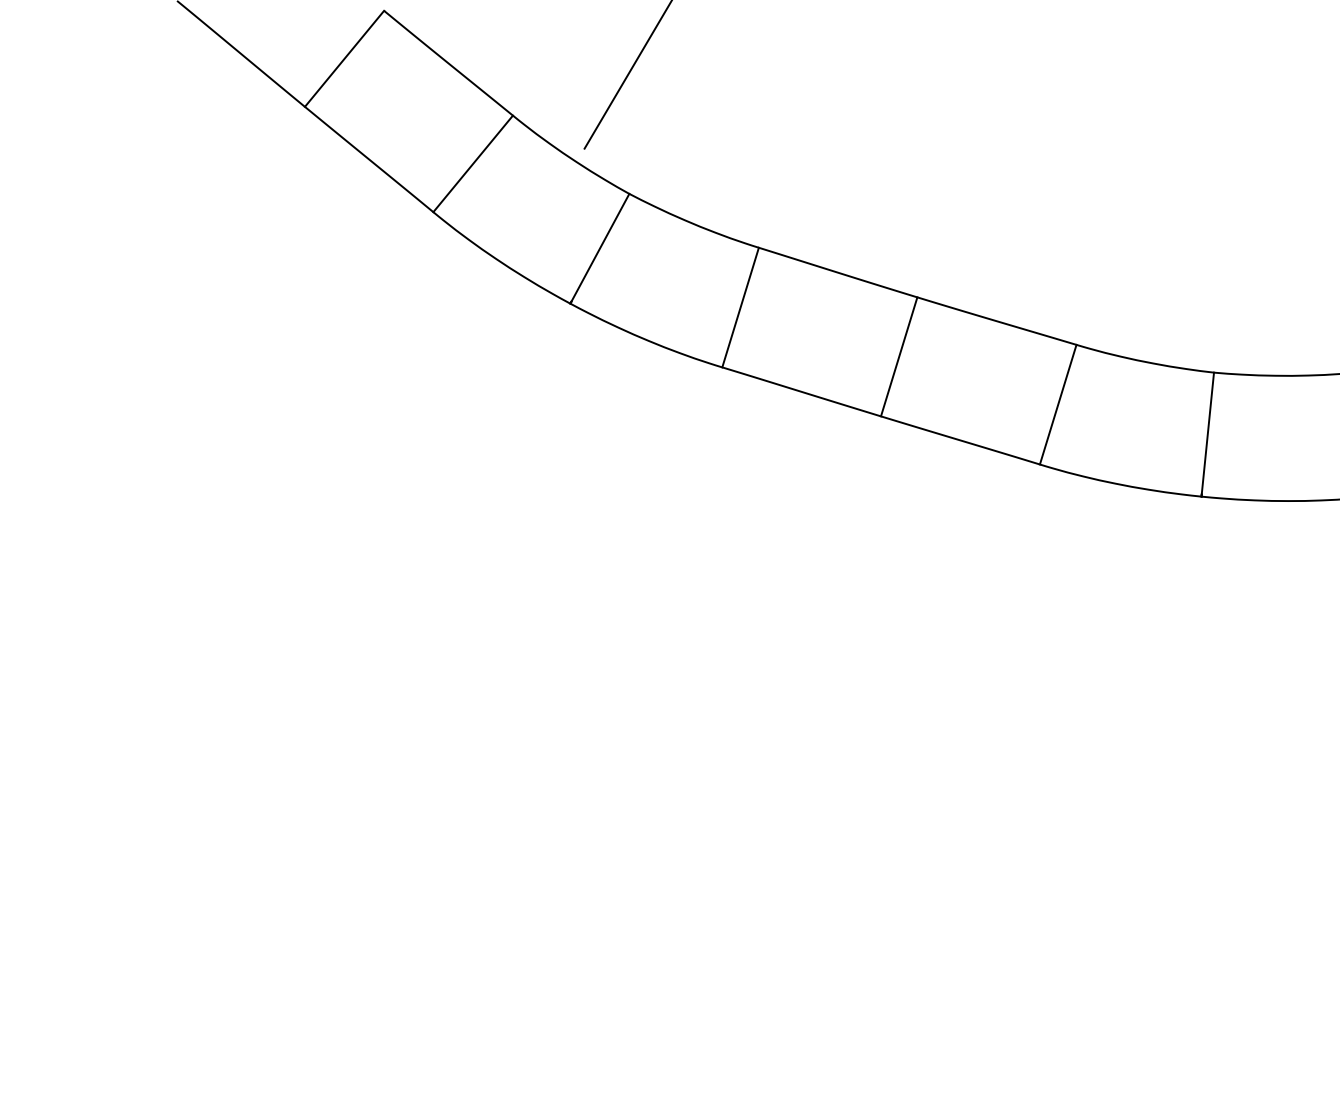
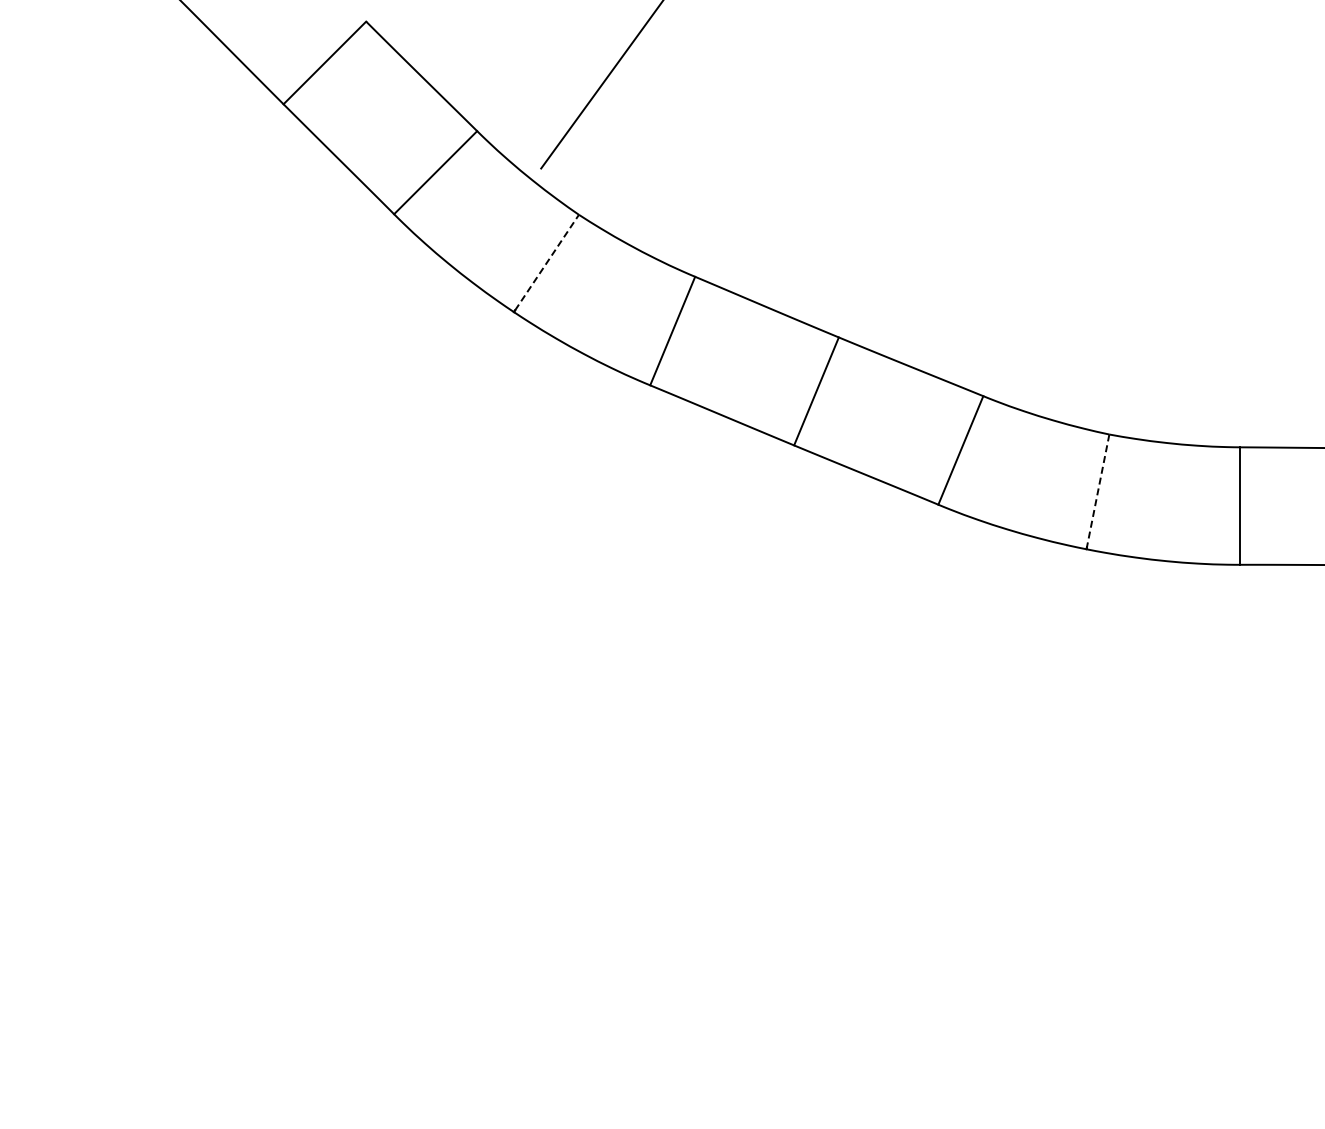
line: (600, 247) -> (547, 262), solid -> dashed
line: (1208, 434) -> (1098, 491), solid -> dashed

